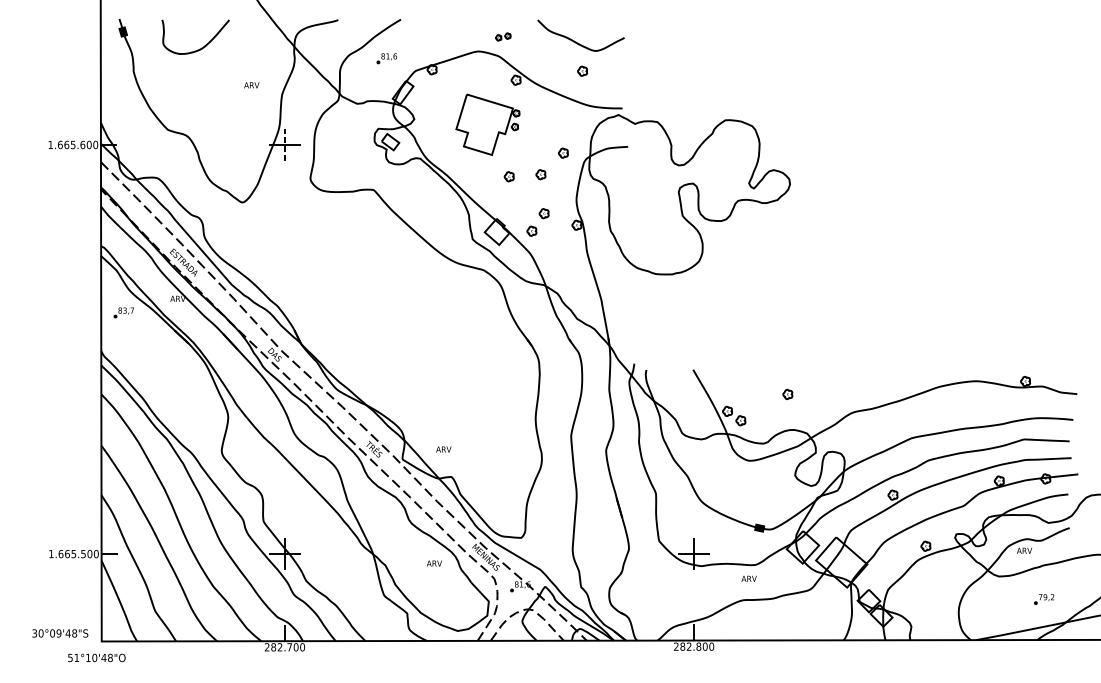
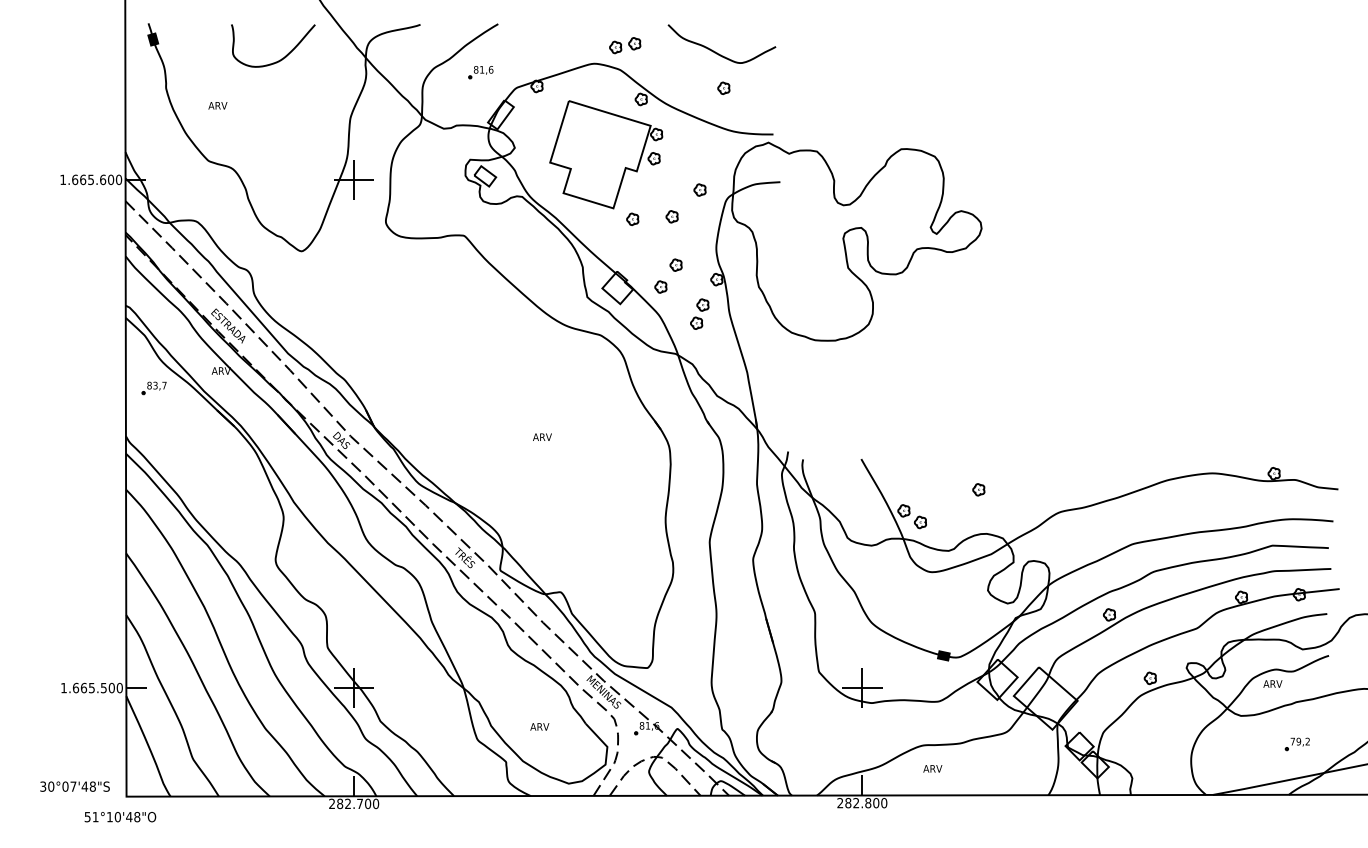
part: (503, 36) -> (625, 45), size x1.67
curve: (202, 47) -> (281, 58), moved
text: (251, 85) -> (217, 105), moved
part: (488, 124) -> (606, 154), size x1.43
line: (285, 145) -> (354, 180), dashed -> solid
part: (562, 252) -> (699, 313), added
text: (443, 448) -> (542, 436), moved
text: (434, 563) -> (539, 726), moved
text: (748, 578) -> (932, 768), moved
text: (59, 633) -> (73, 786), 30°09'48"S -> 30°07'48"S

